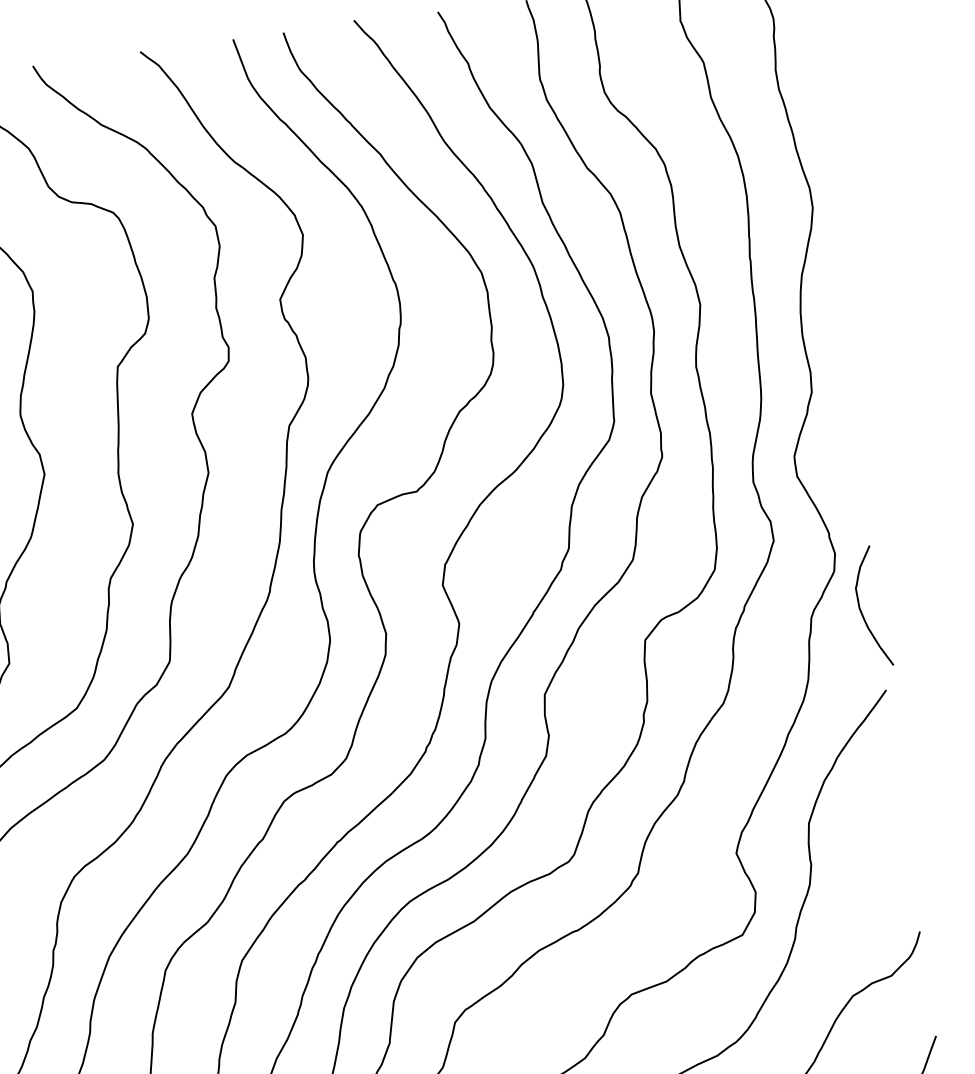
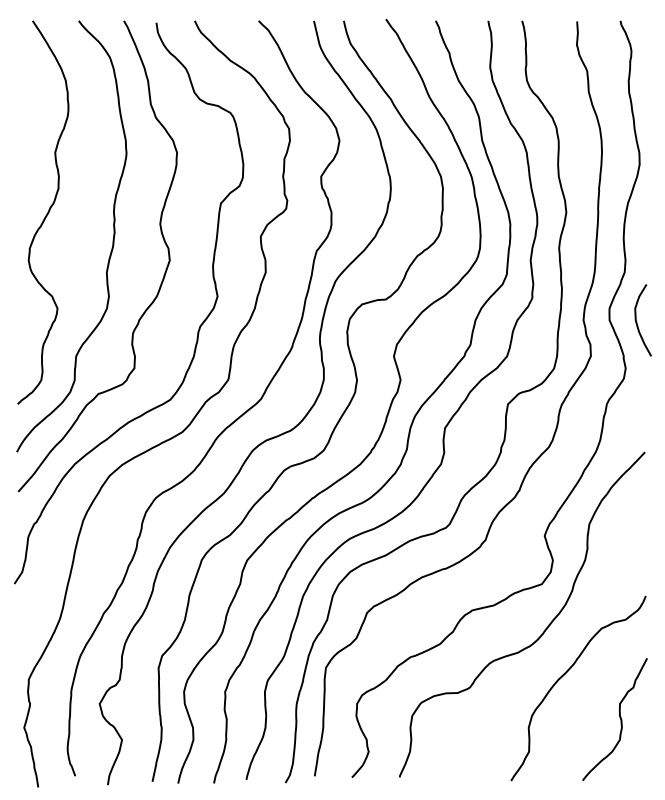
curve: (862, 611) -> (637, 322), moved

